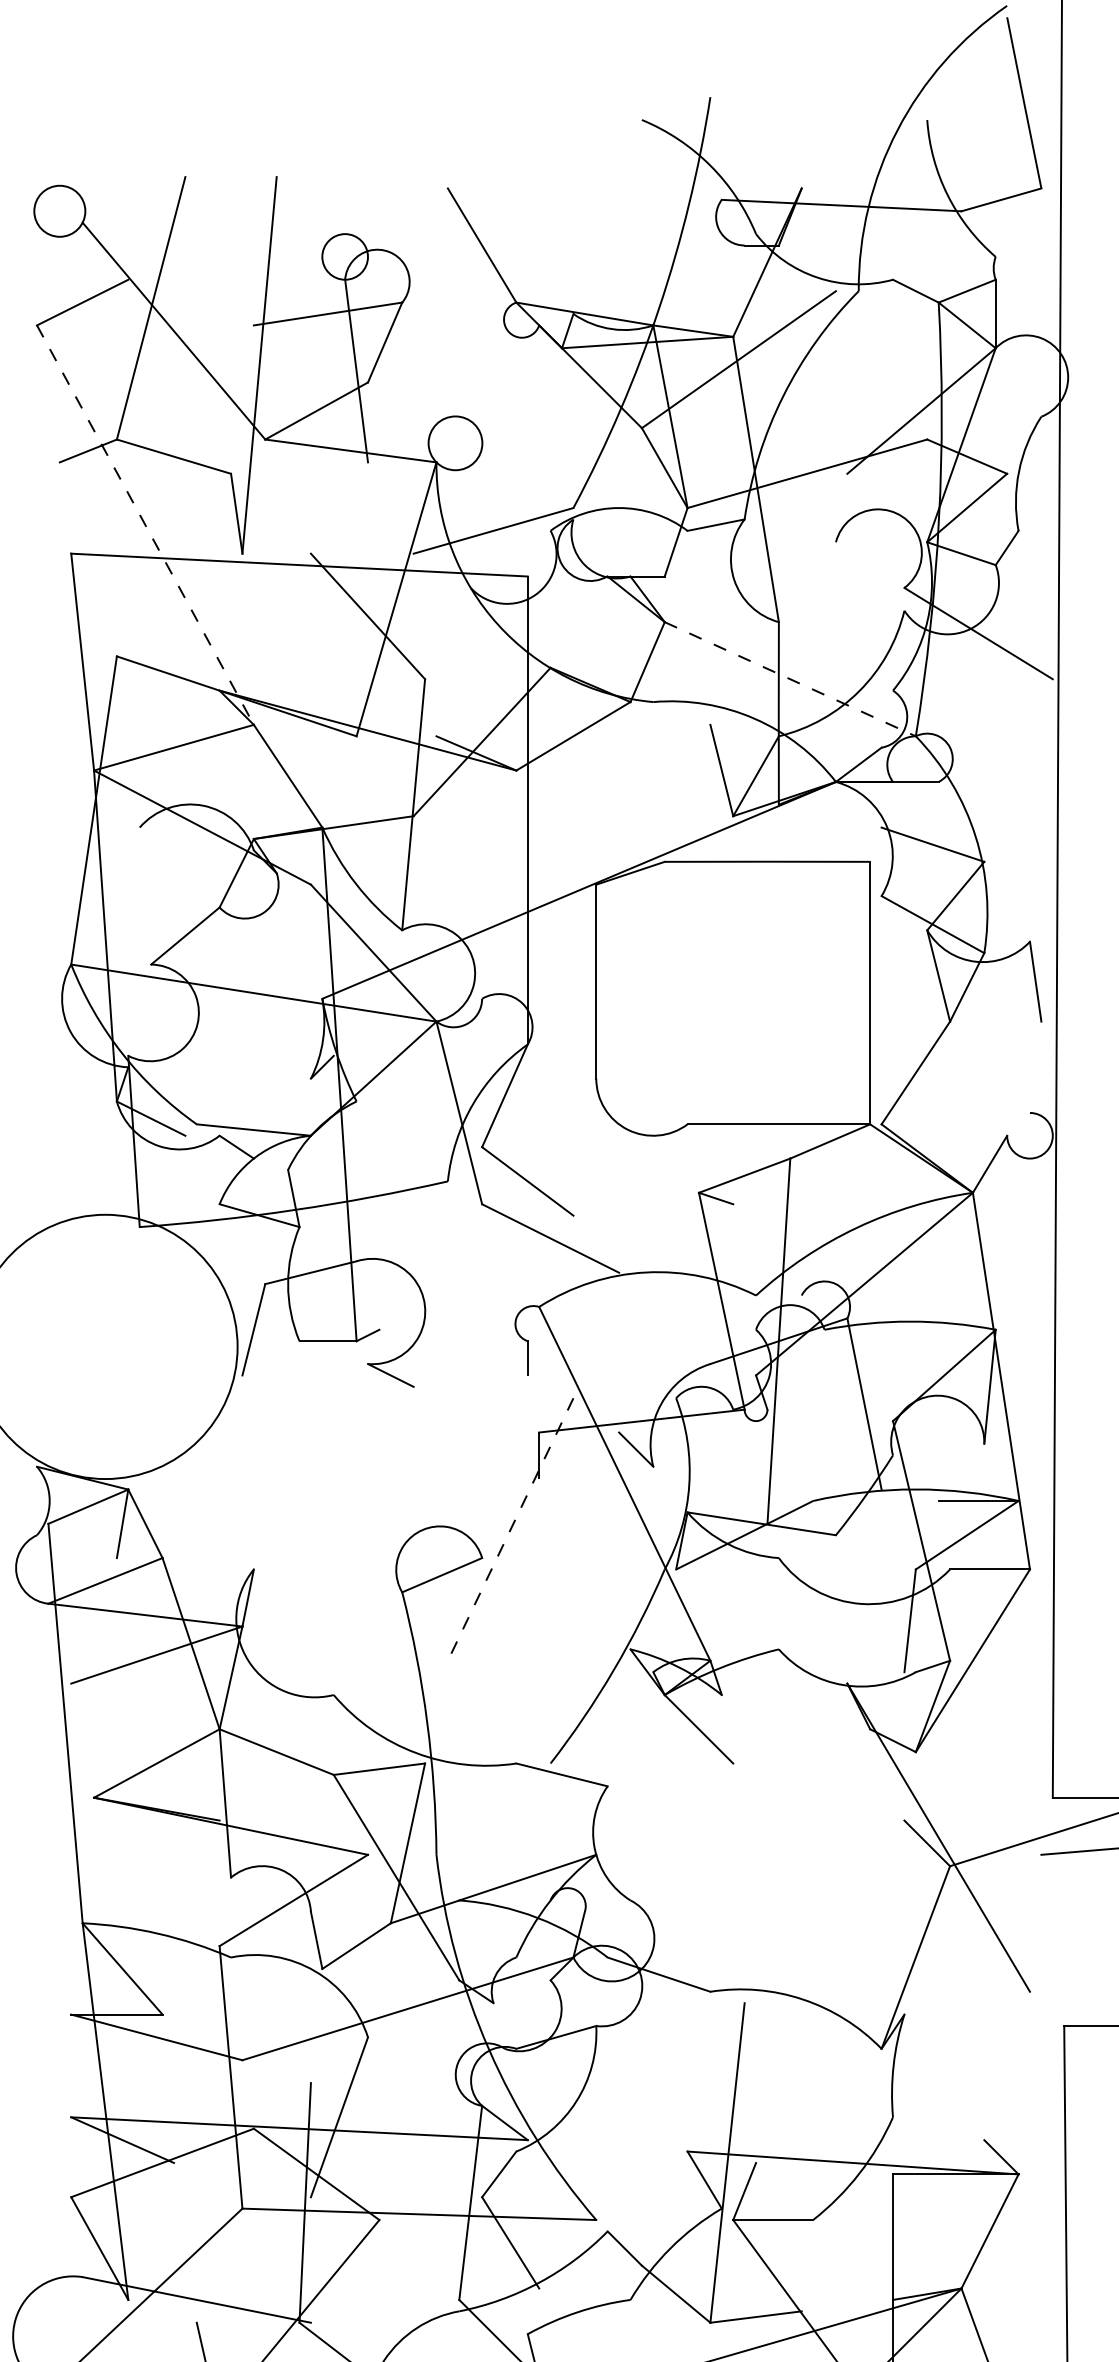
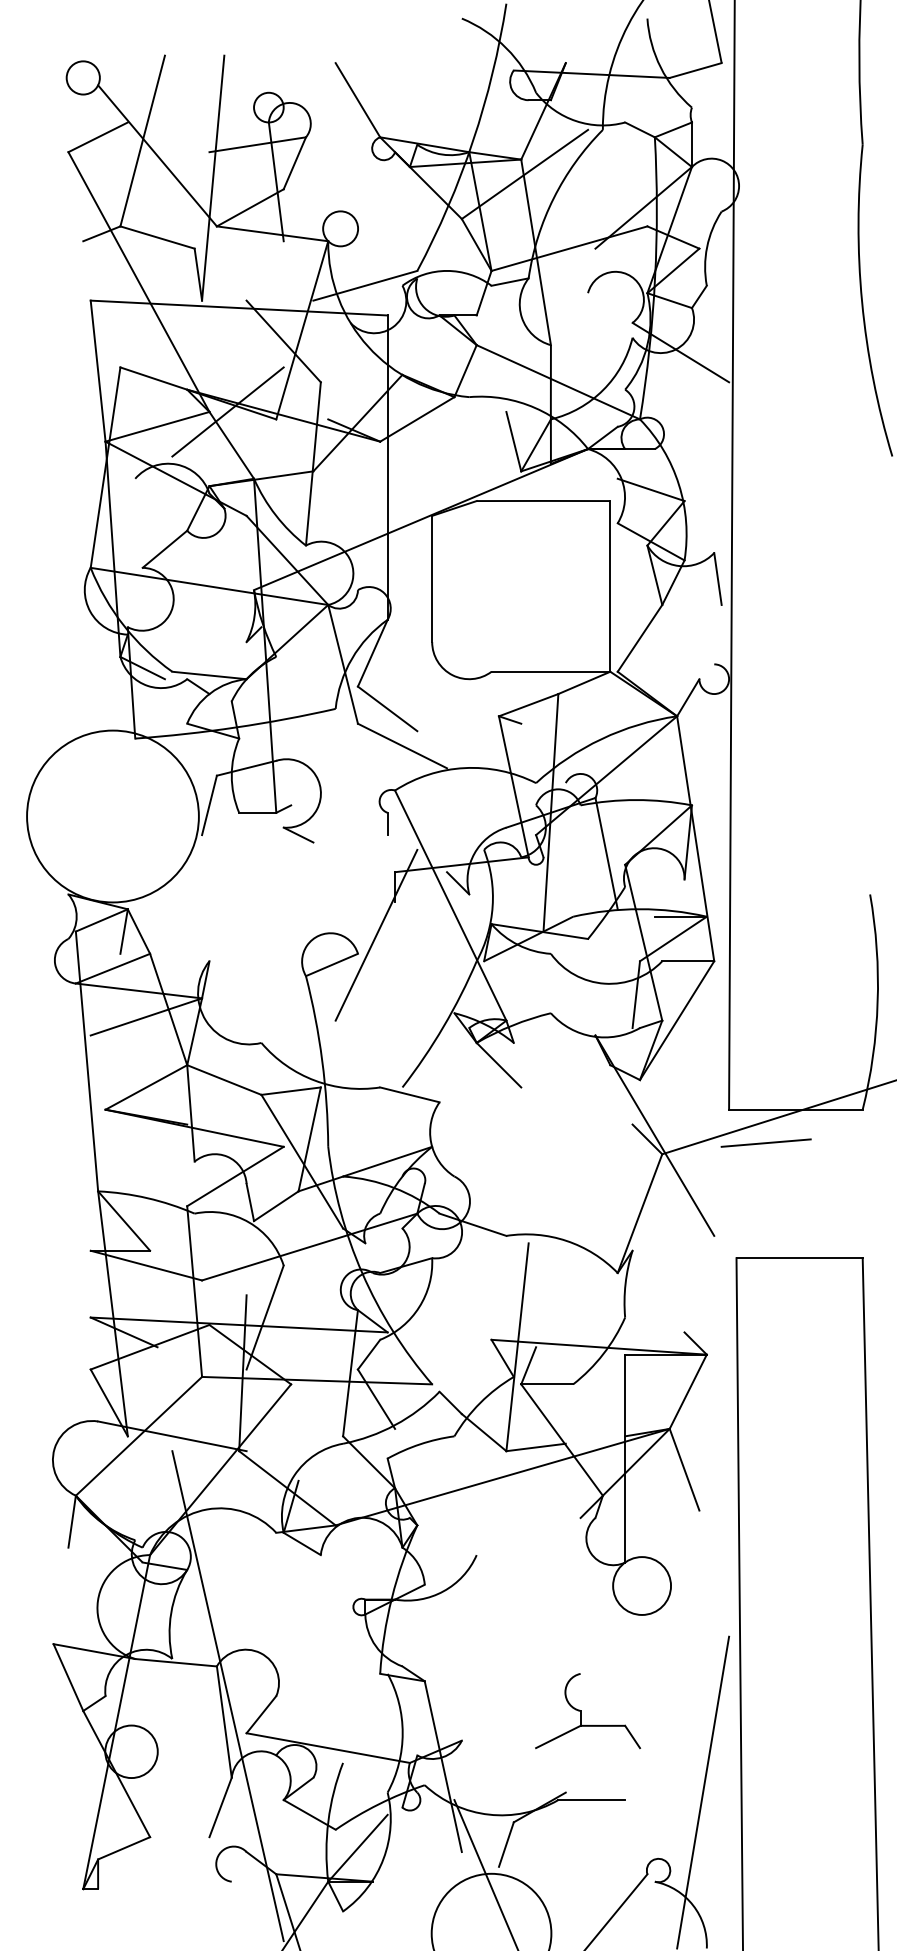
line: (144, 525) -> (138, 282), dashed -> solid
line: (790, 679) -> (558, 382), dashed -> solid
line: (281, 724) -> (227, 411), added
line: (510, 1529) -> (376, 935), dashed -> solid

